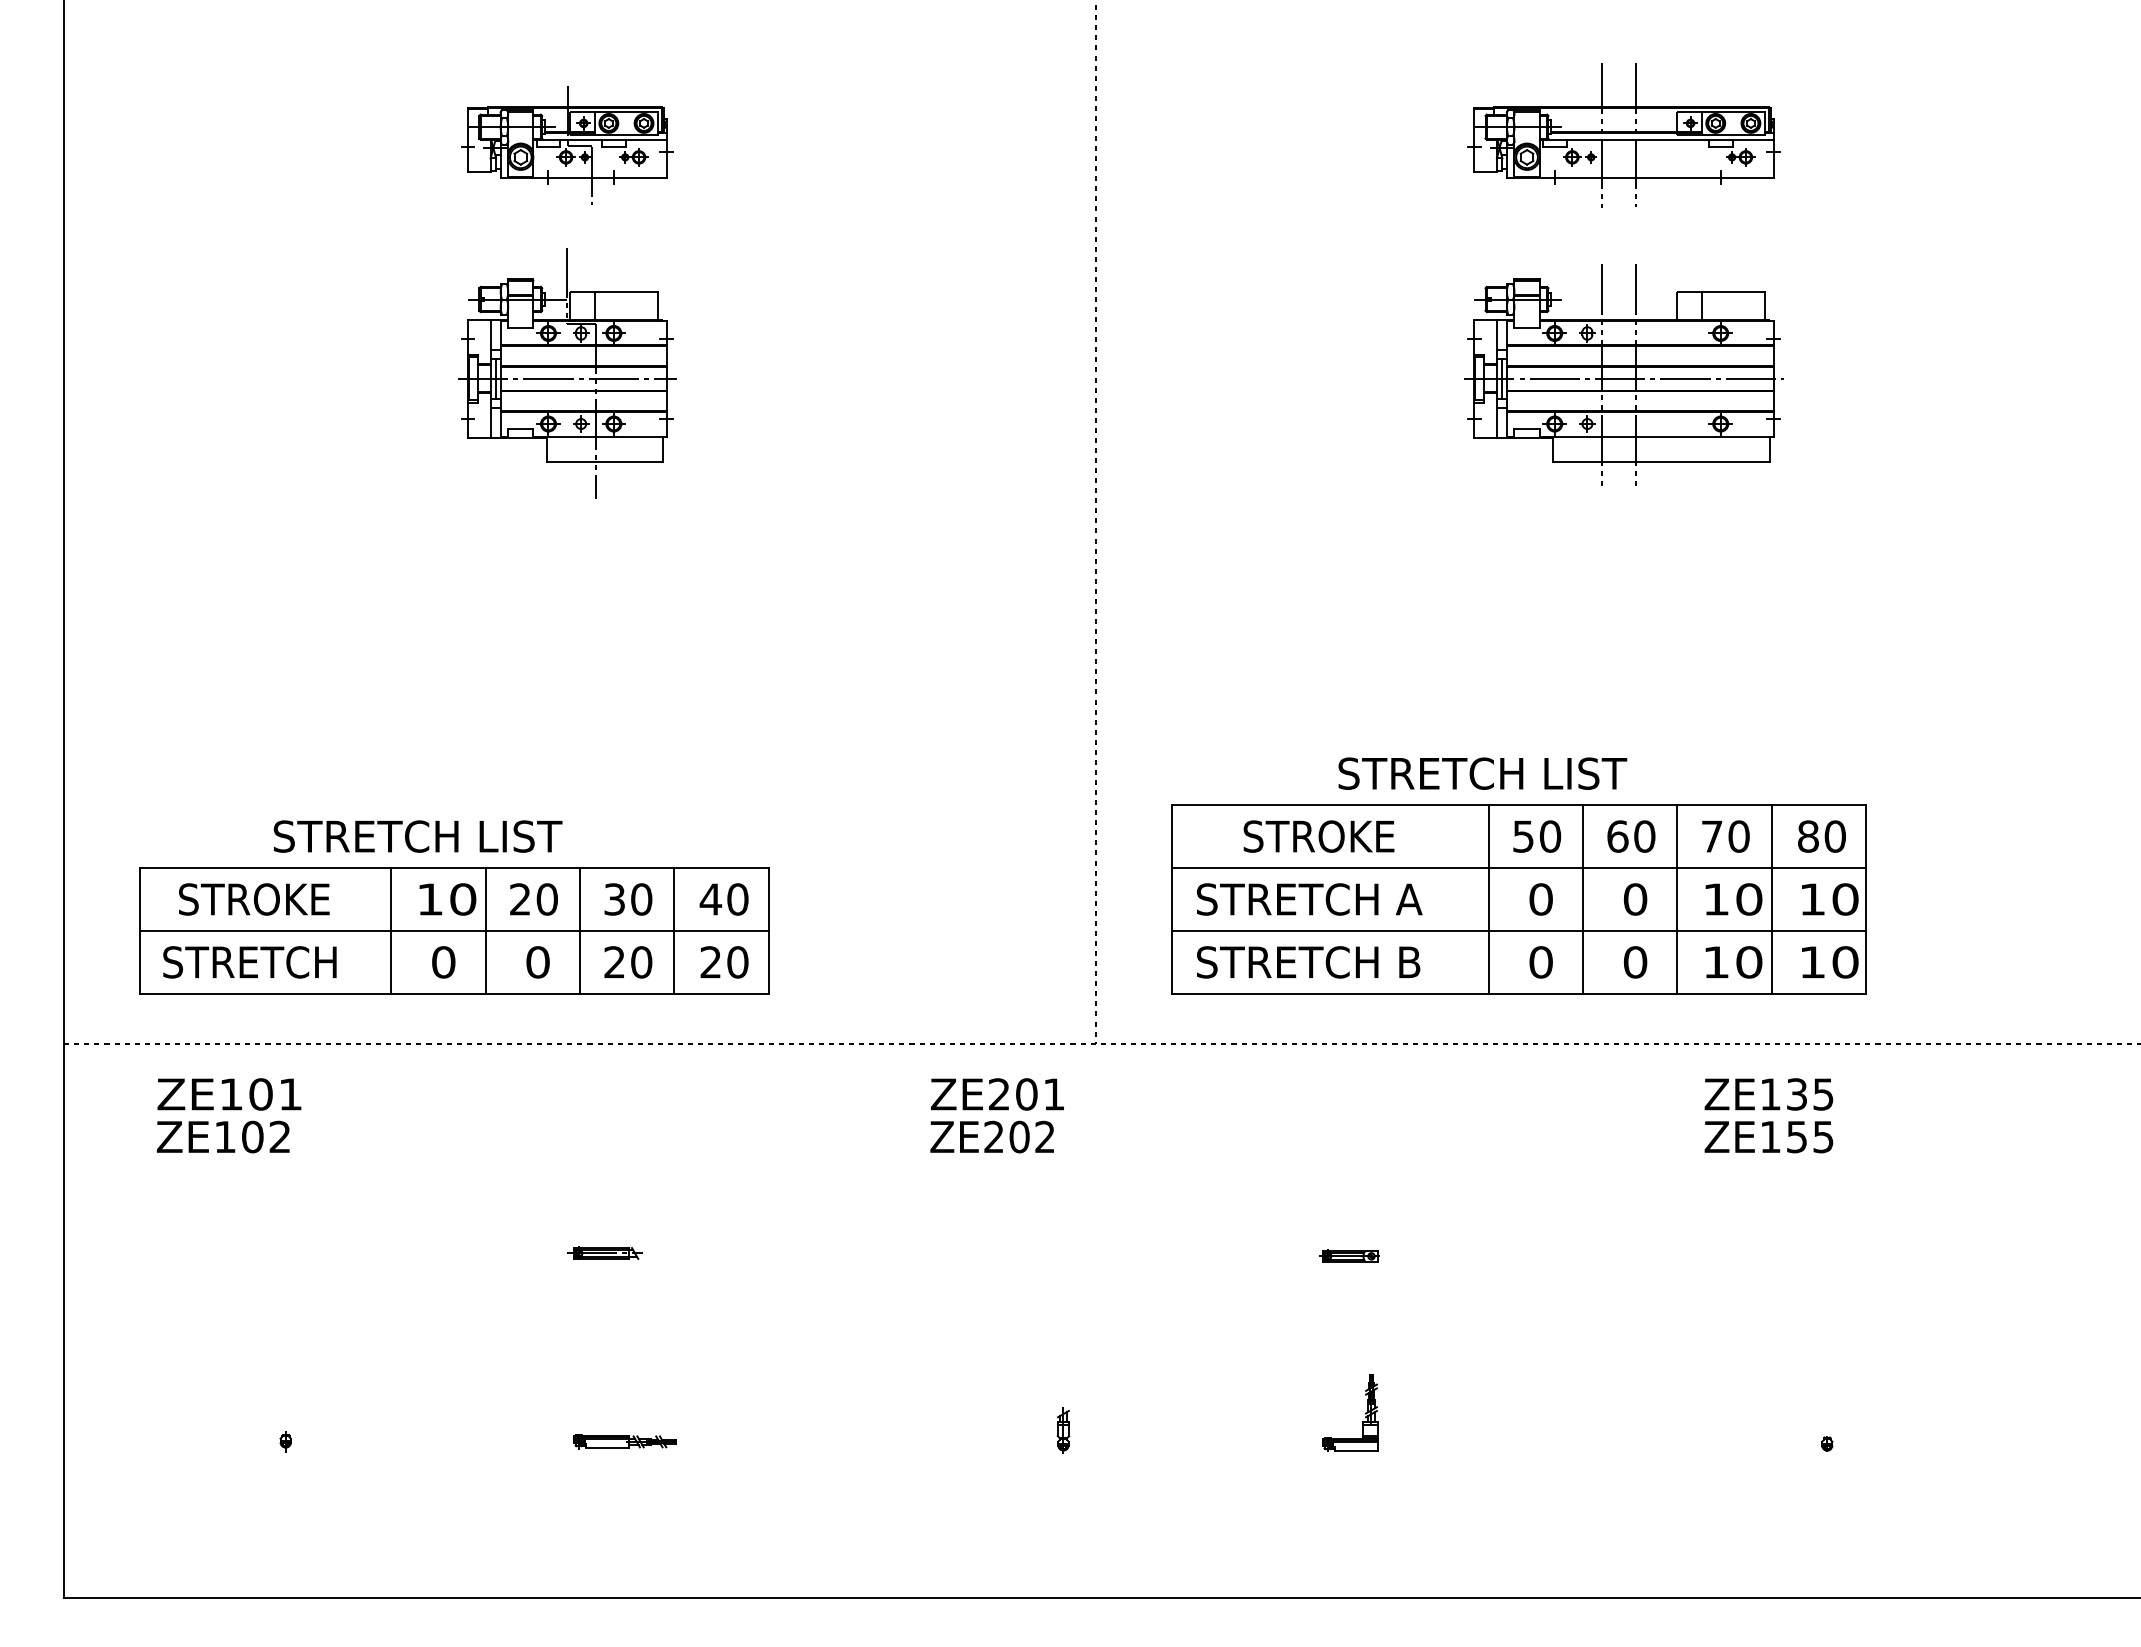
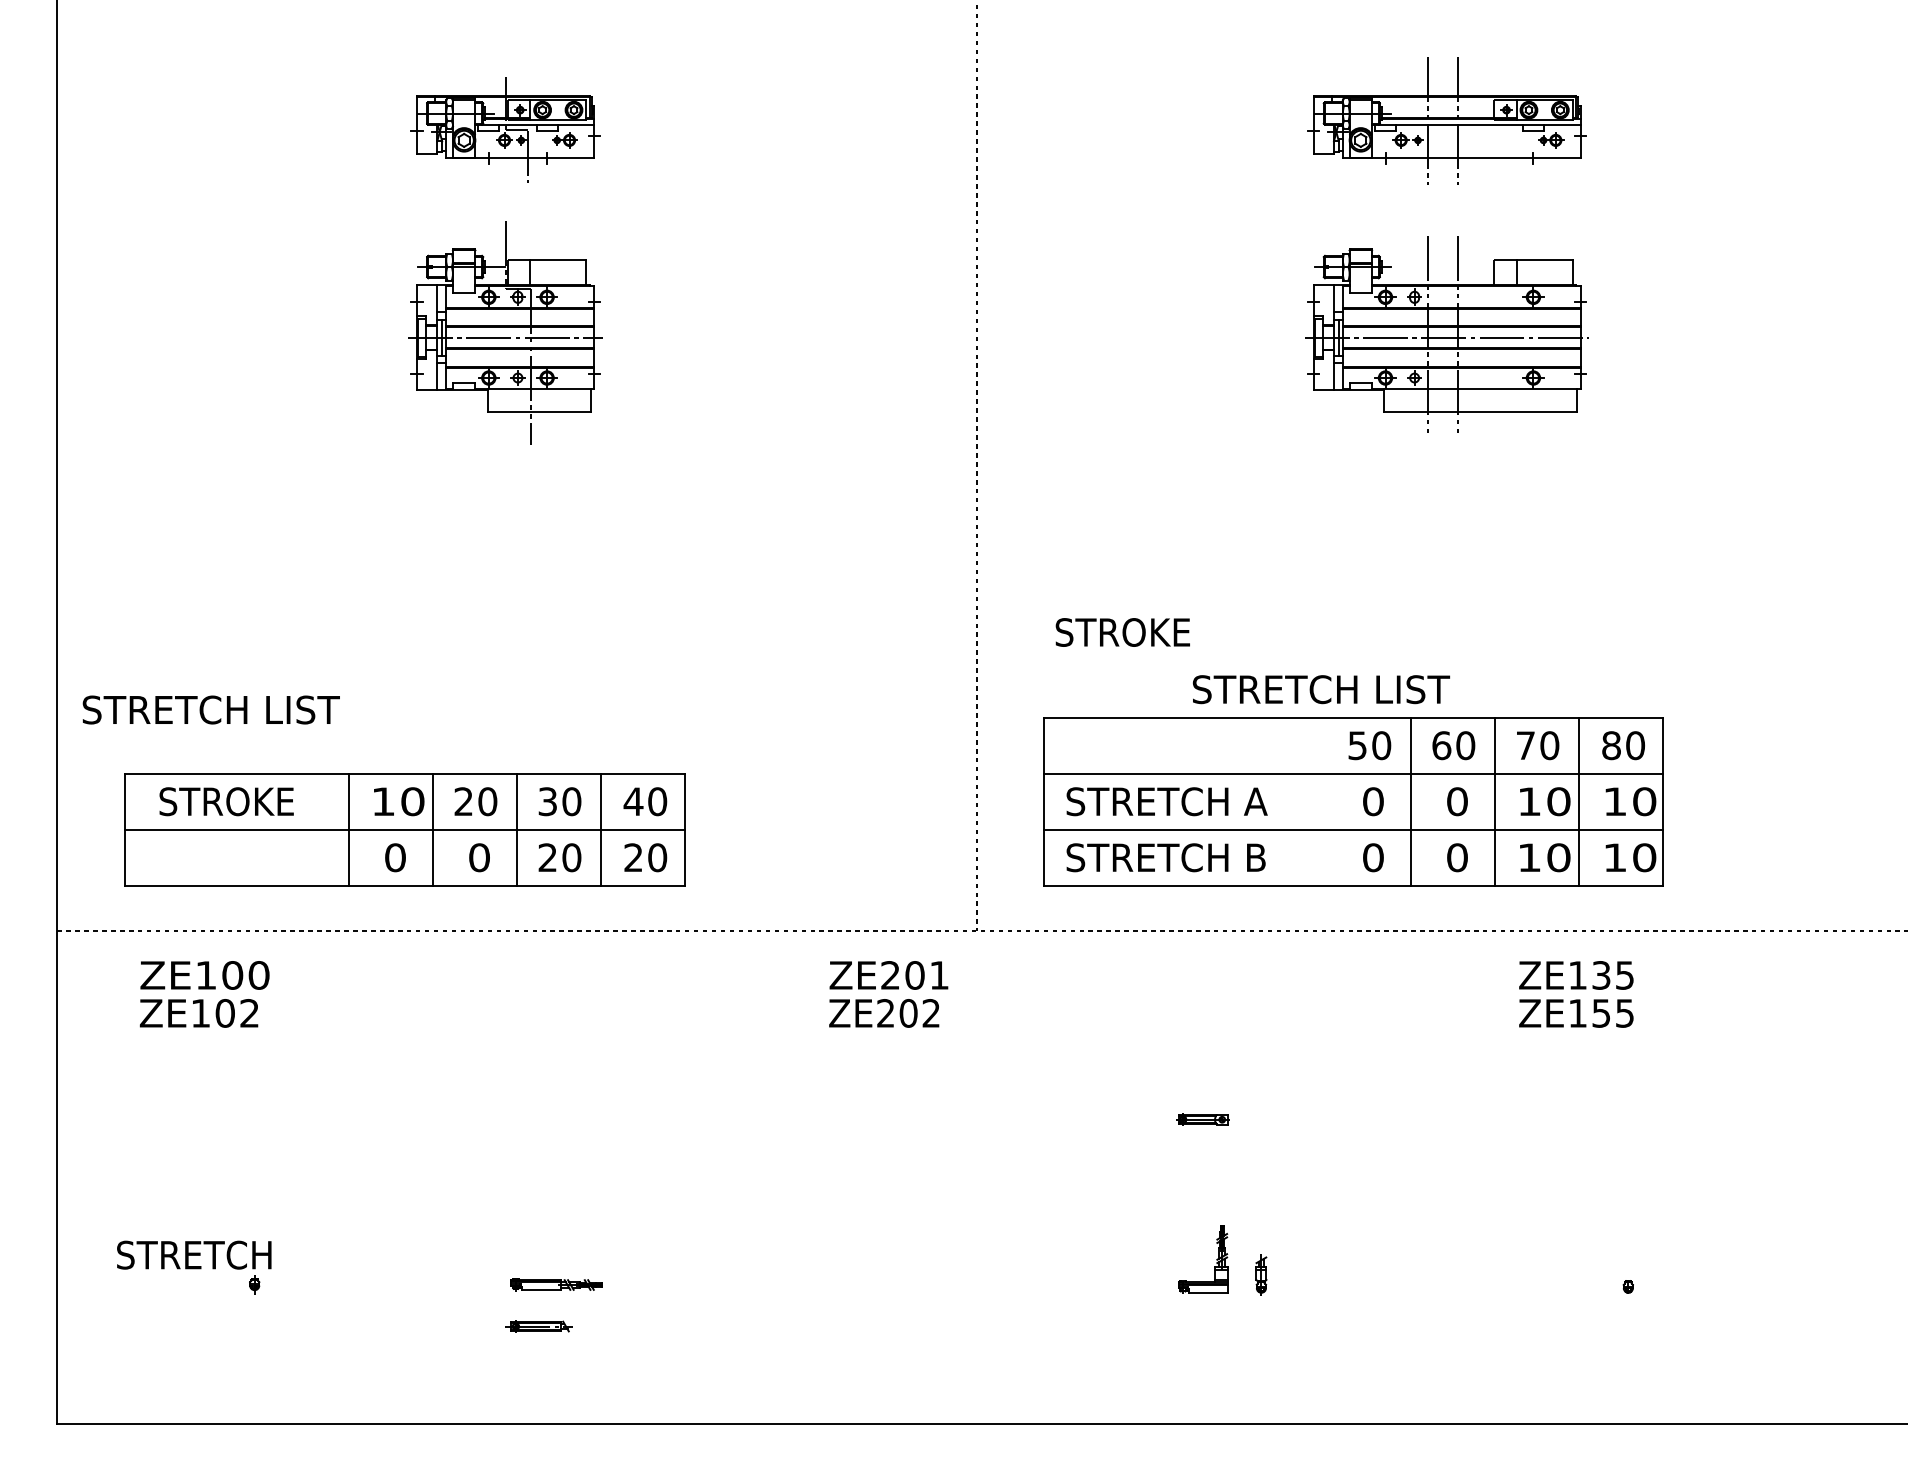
text: (417, 836) -> (210, 709), moved
text: (1318, 836) -> (1122, 632), moved
line: (1488, 899) -> (1326, 801), removed
text: (249, 962) -> (193, 1255), moved
text: (290, 1094) -> (258, 975), ZE101 -> ZE100
part: (604, 1252) -> (538, 1325), moved
part: (1063, 1430) -> (1261, 1274), moved

